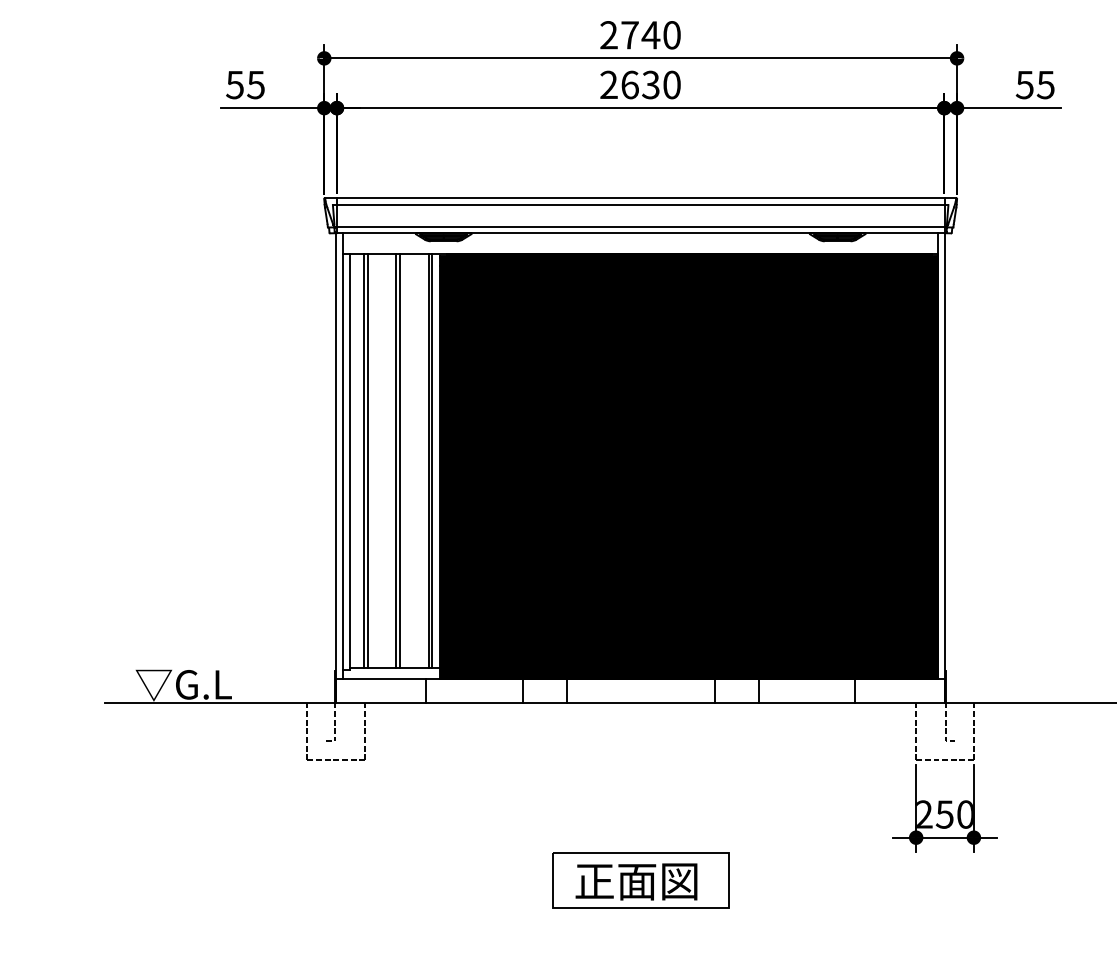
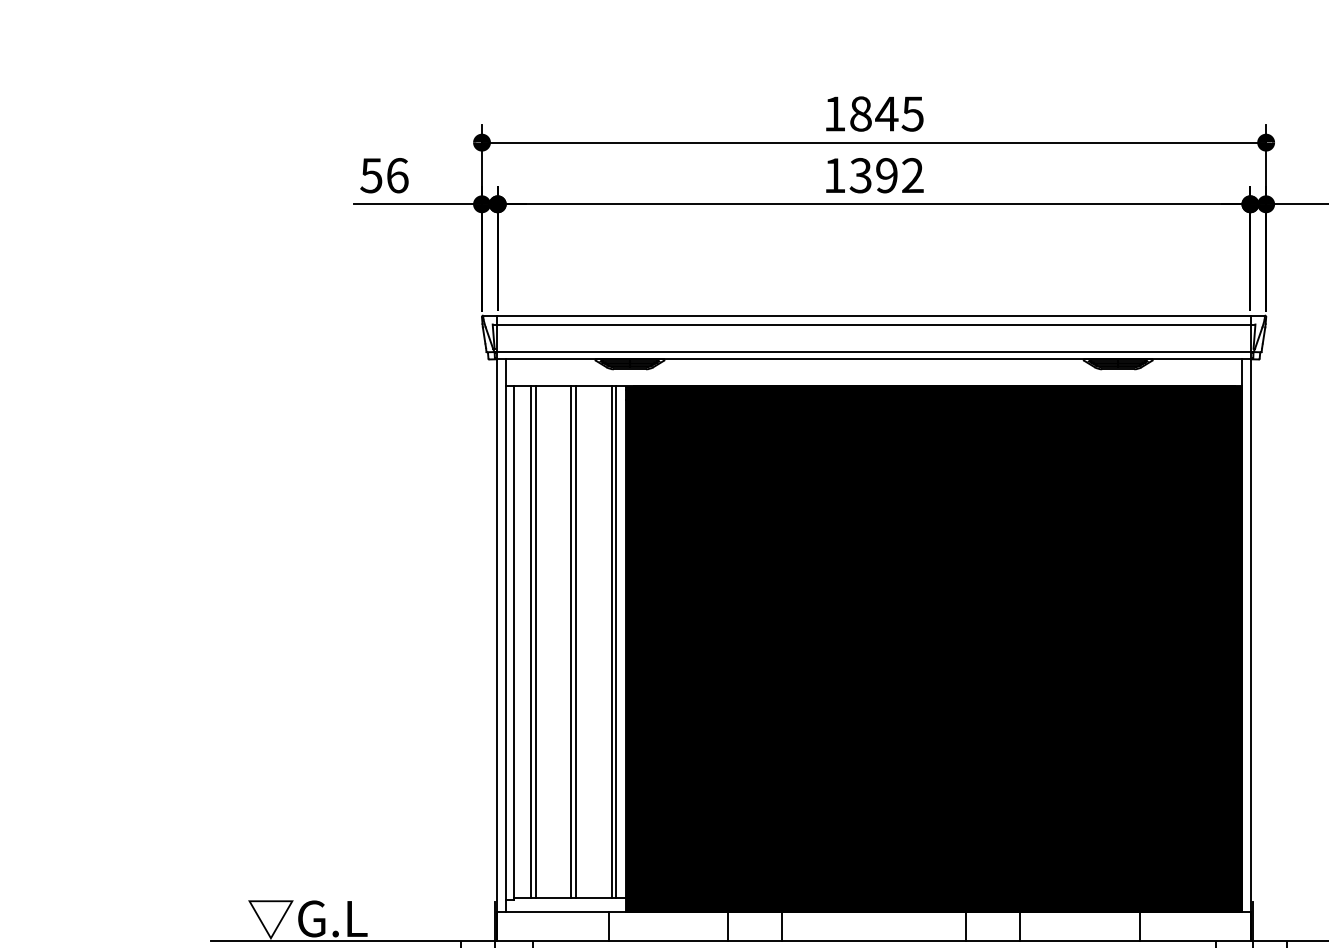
text: (640, 35) -> (873, 114), 2740 -> 1845
text: (256, 84) -> (398, 175), 55 -> 56
text: (640, 84) -> (873, 175), 2630 -> 1392

